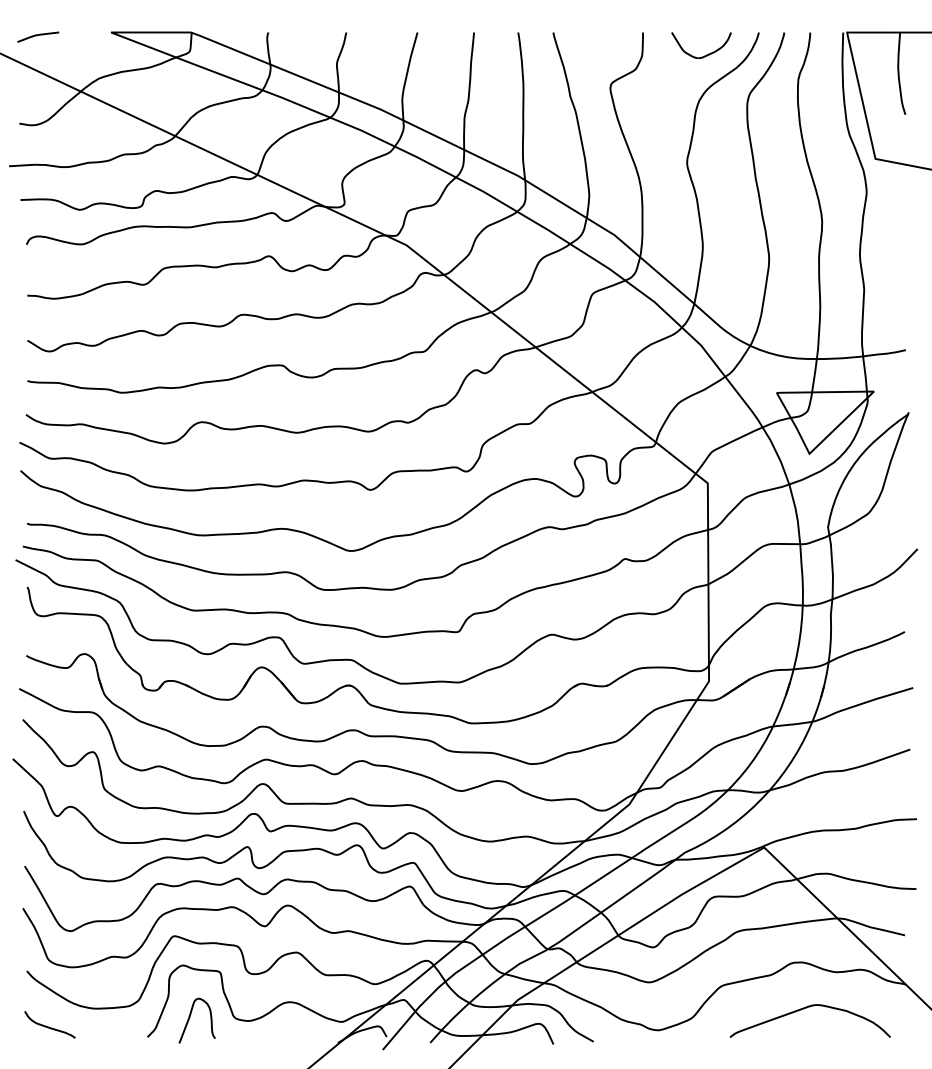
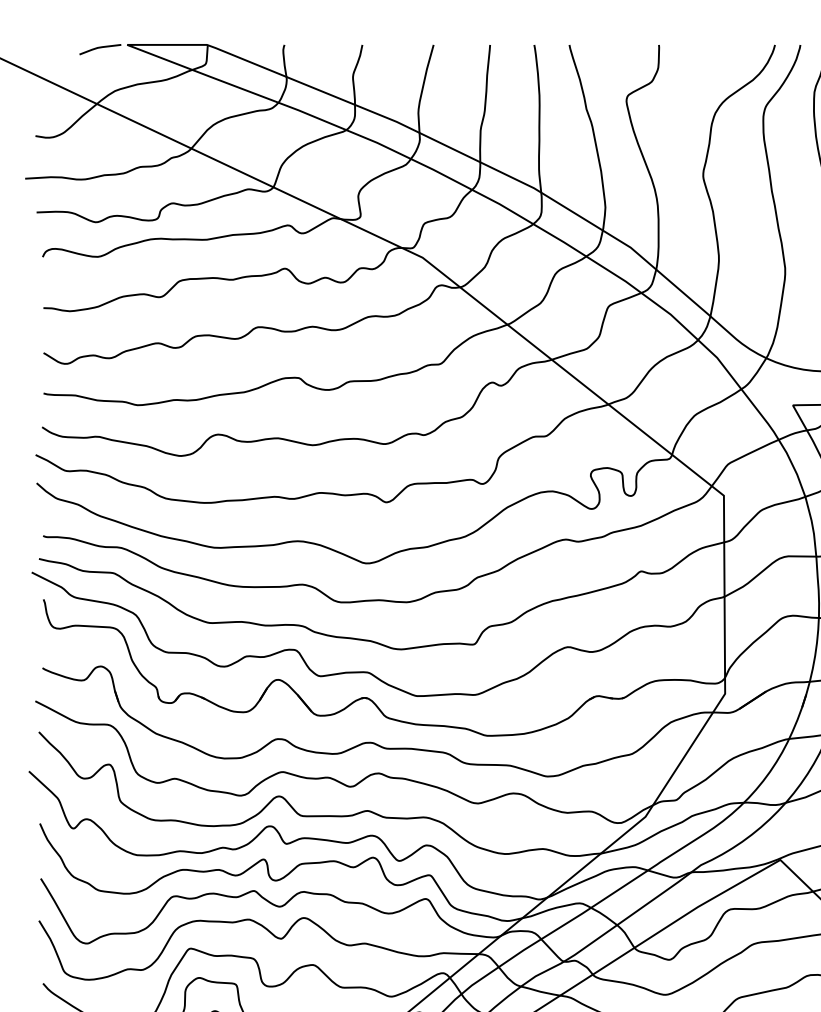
line: (38, 35) -> (100, 47), moved
part: (706, 54) -> (722, 66), removed

